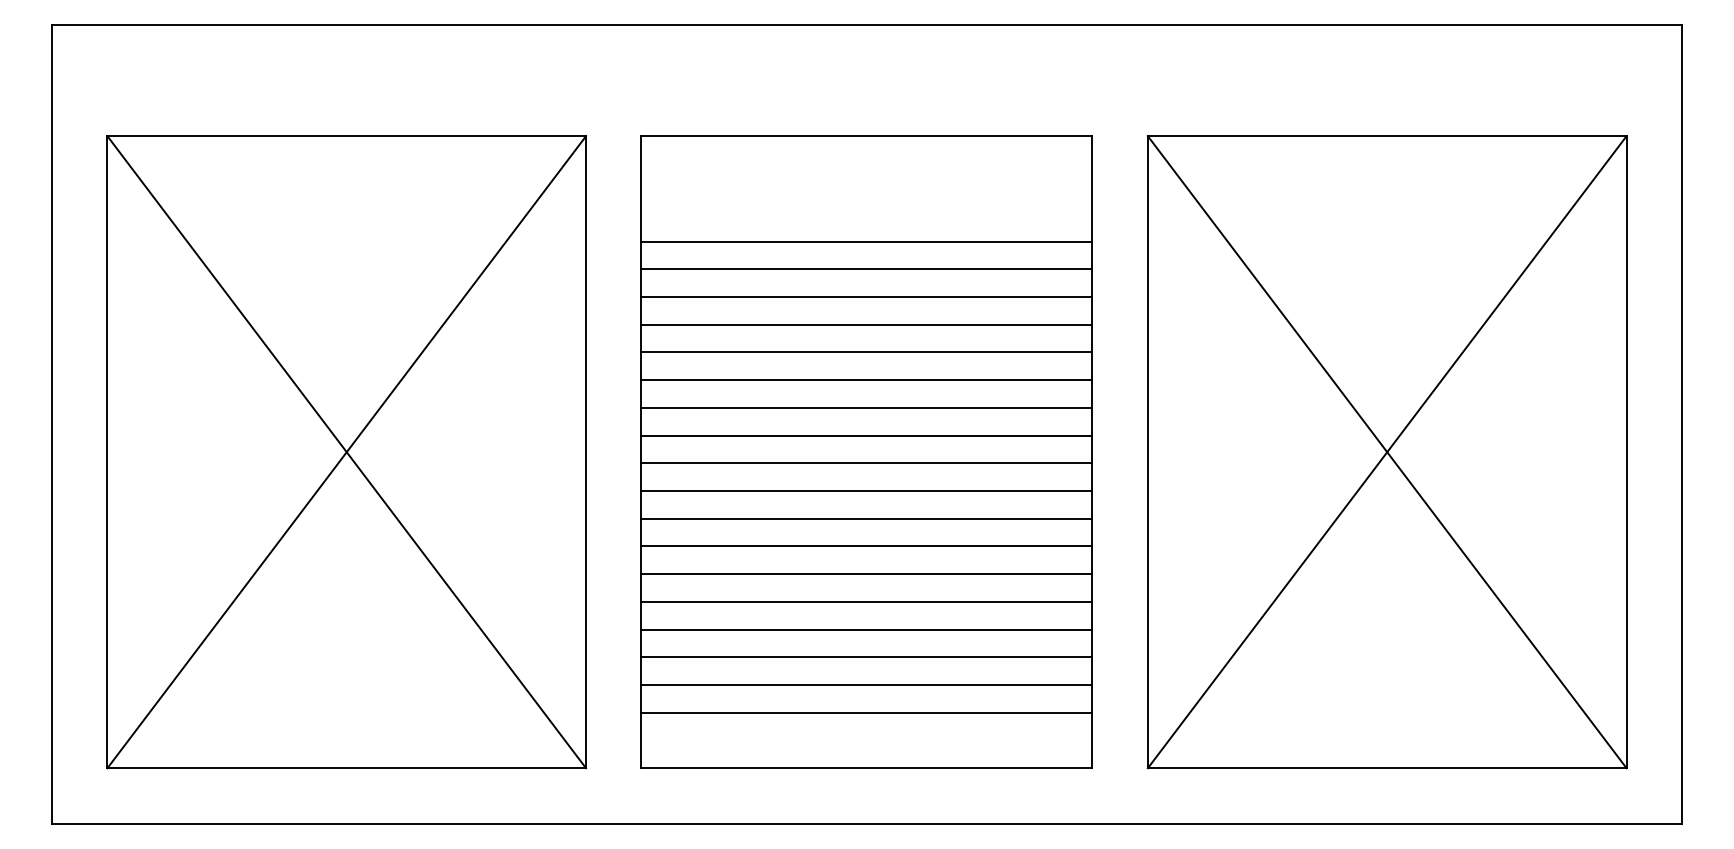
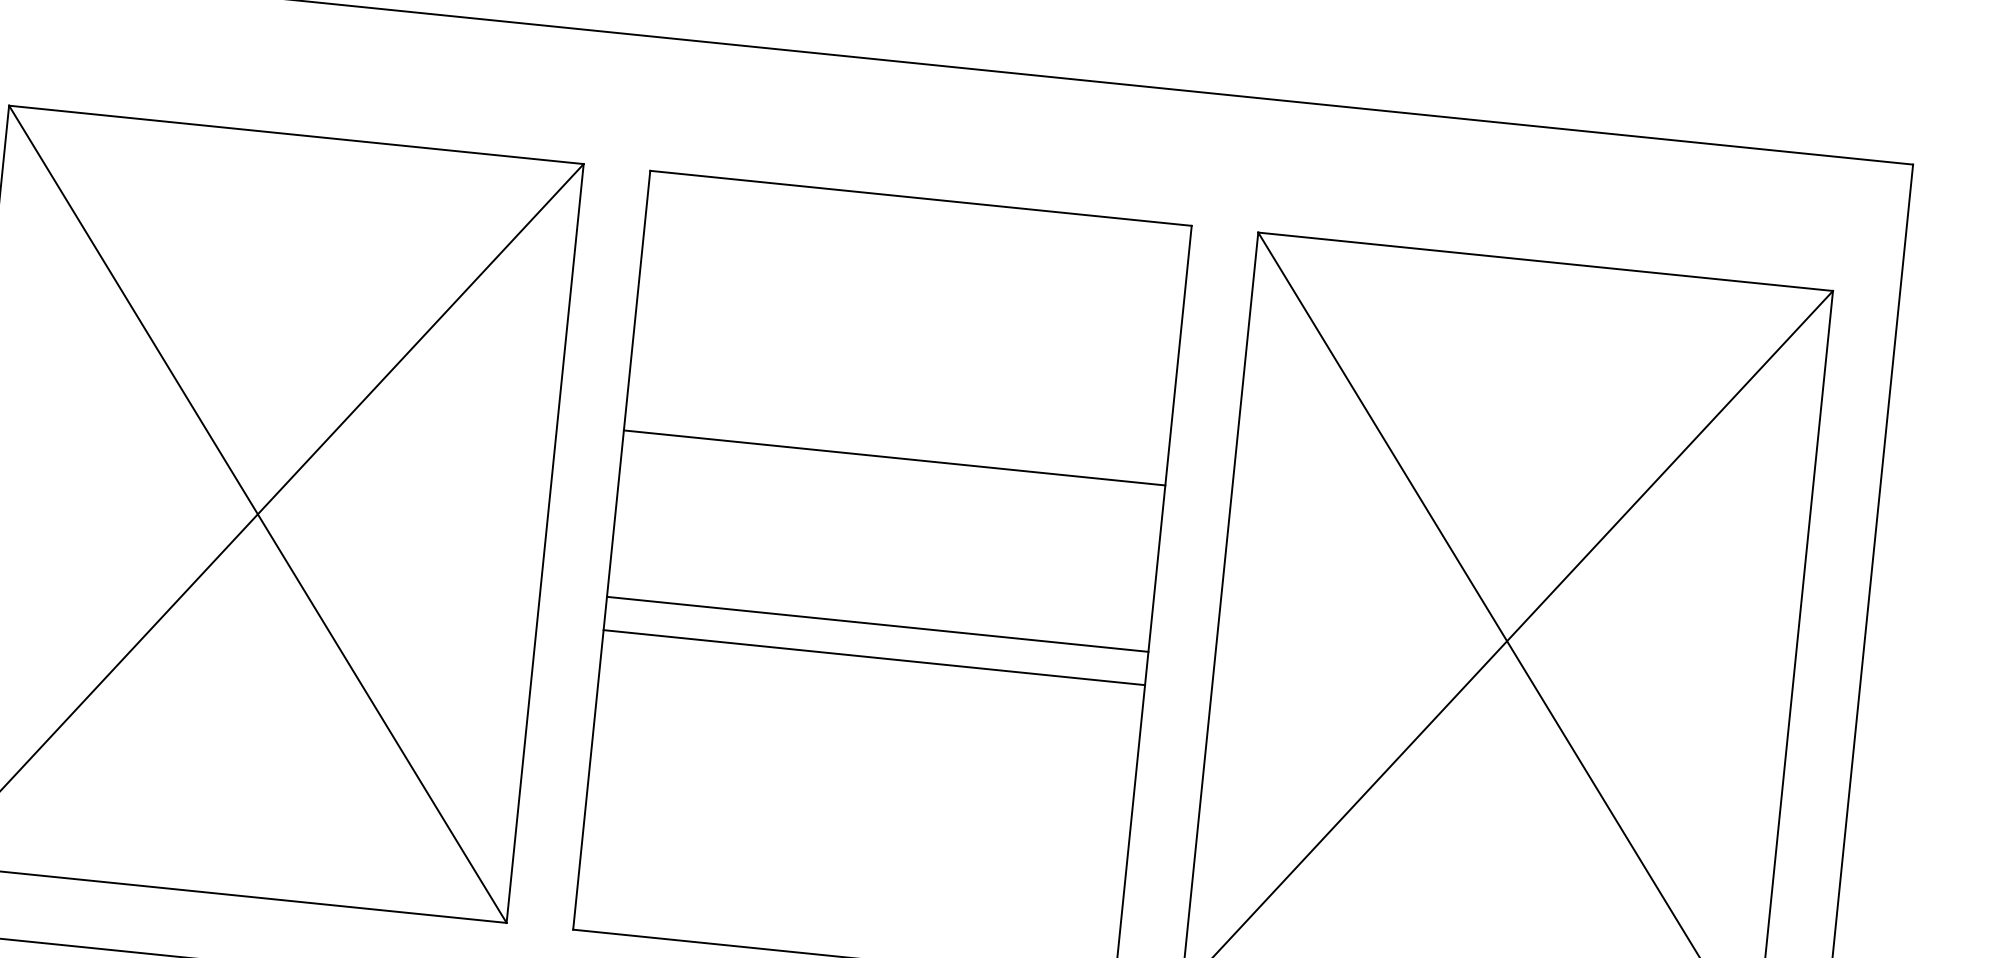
line: (866, 241) -> (907, 324), removed
line: (866, 269) -> (904, 358), removed
line: (866, 296) -> (900, 390), removed
line: (866, 324) -> (897, 424), removed
line: (866, 380) -> (890, 491), removed
line: (866, 407) -> (887, 524), removed
line: (866, 435) -> (883, 557), removed
line: (866, 463) -> (880, 591), removed
line: (866, 546) -> (870, 690), removed
line: (866, 574) -> (866, 724), removed
line: (866, 601) -> (863, 756), removed
line: (866, 629) -> (860, 790), removed
line: (866, 657) -> (856, 824), removed
line: (866, 685) -> (853, 857), removed
line: (866, 712) -> (850, 890), removed

